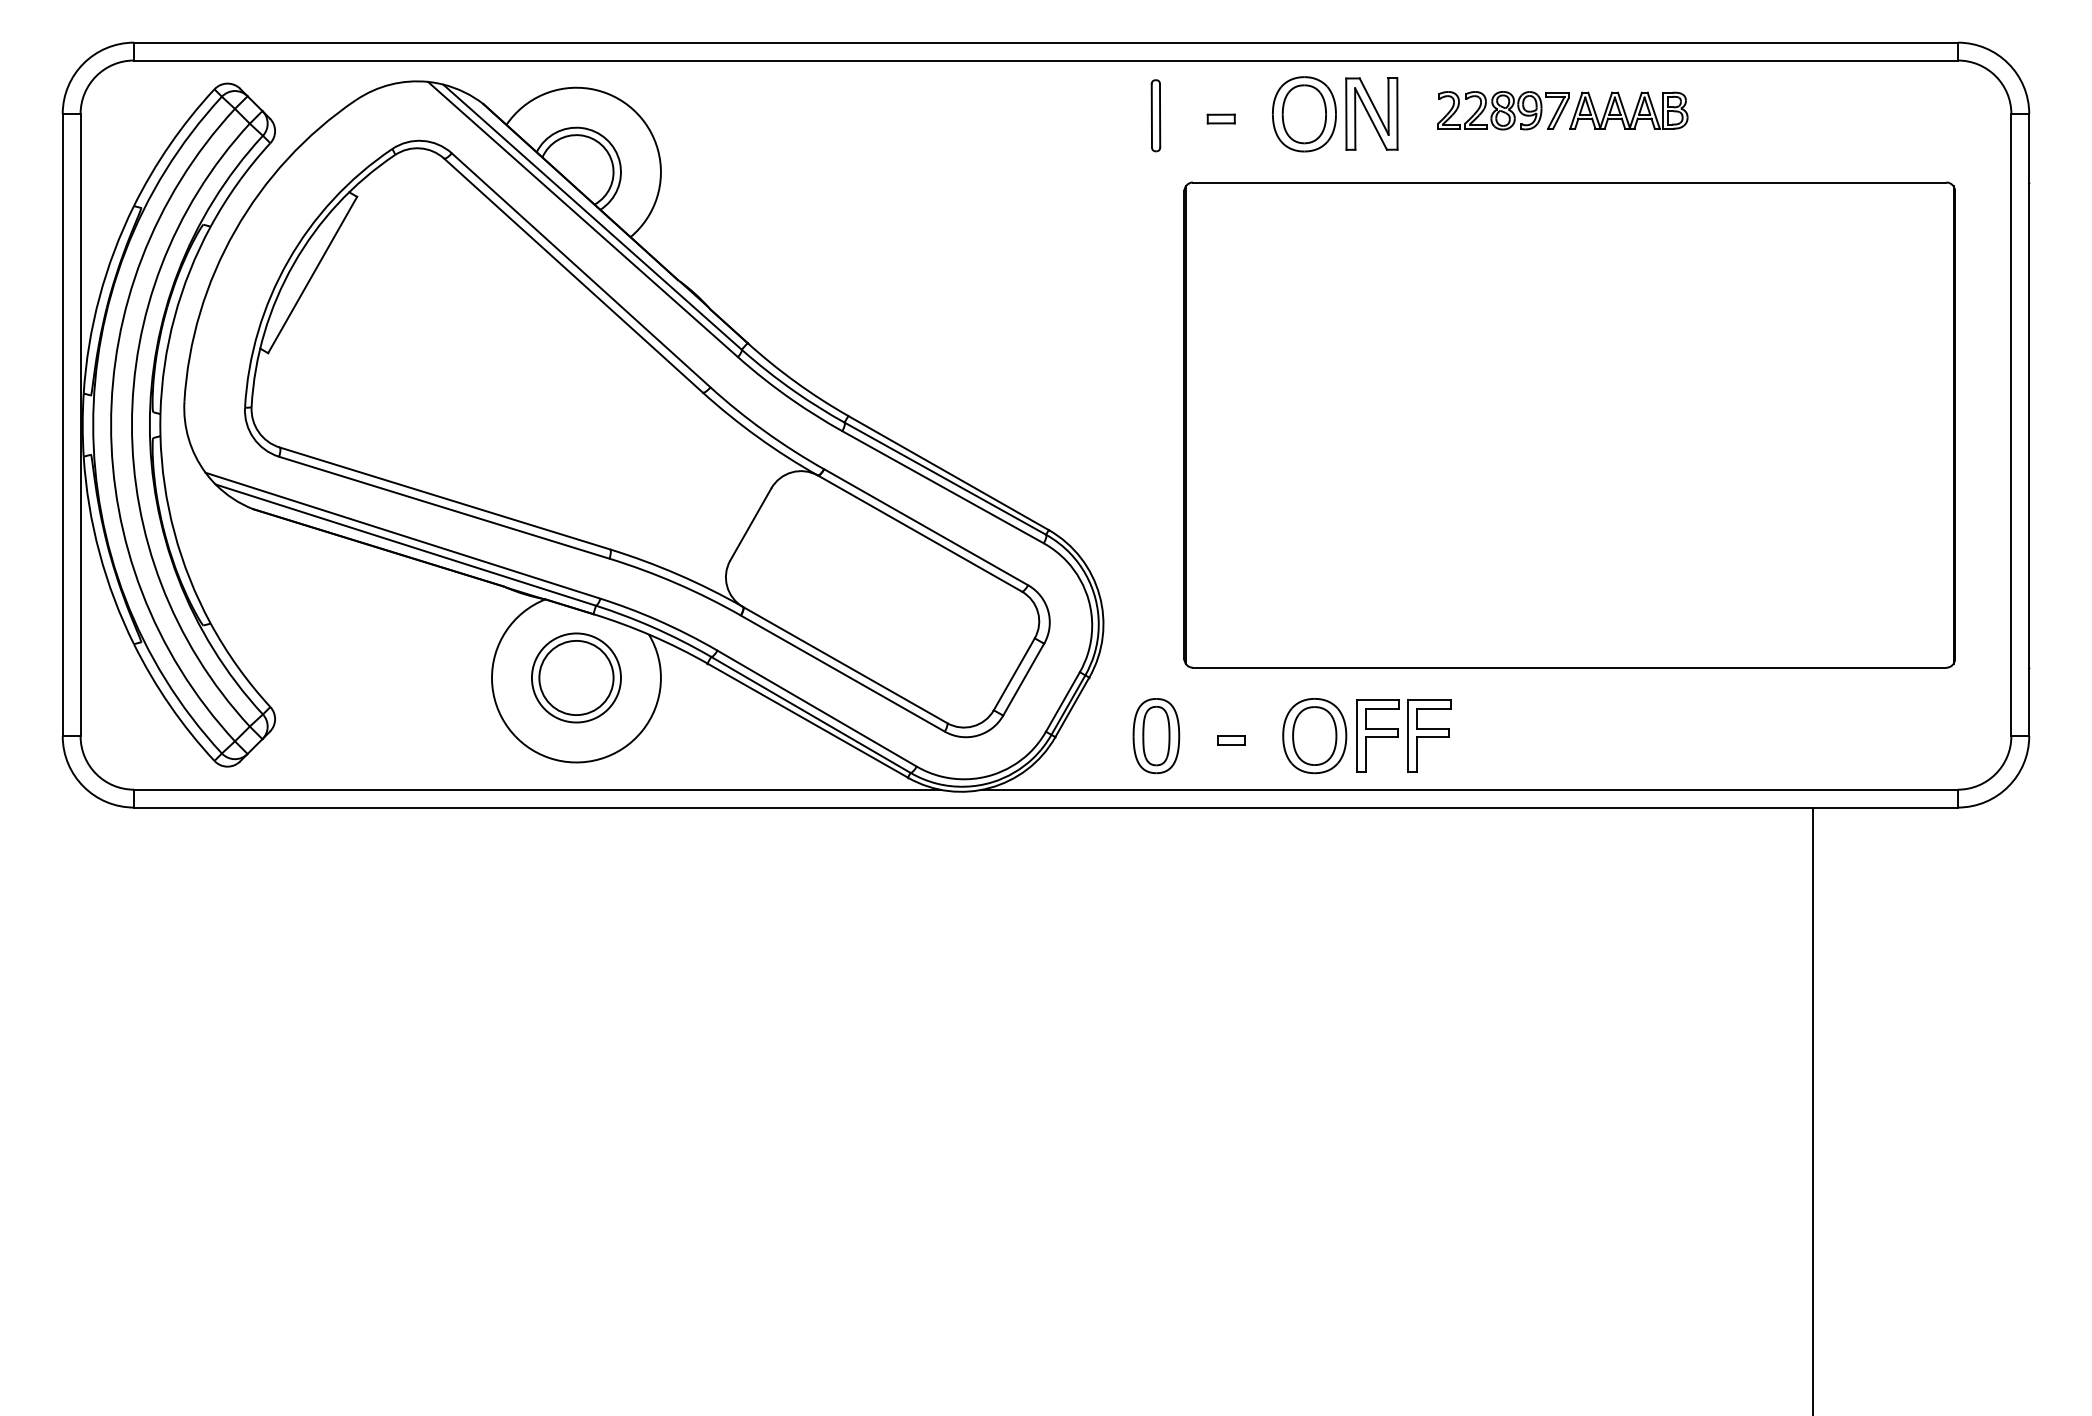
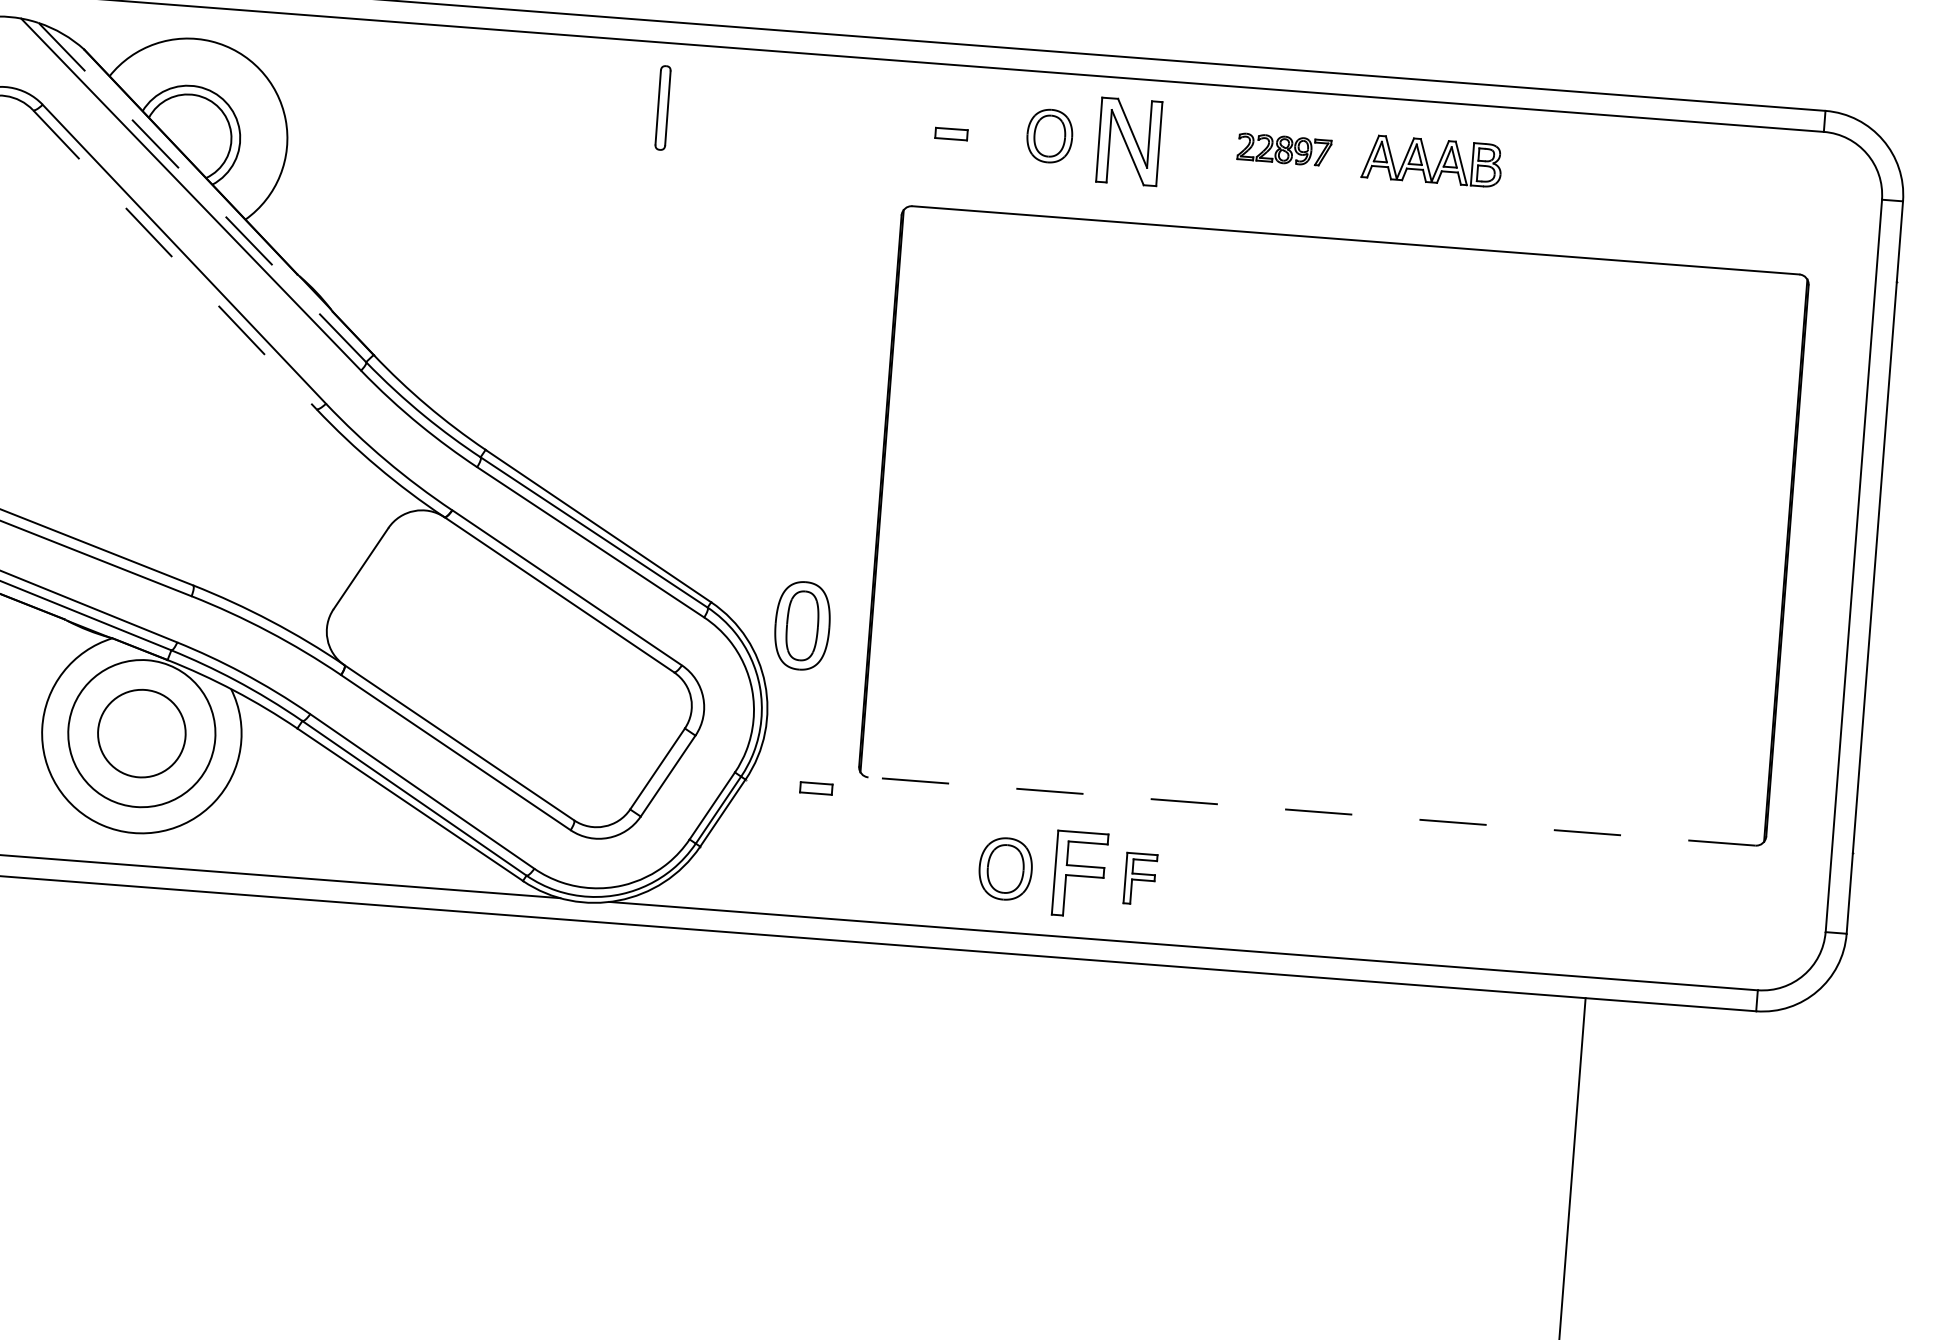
part: (1503, 110) -> (1284, 149), size x0.6
part: (1304, 114) -> (1049, 136), size x0.6
part: (1155, 115) -> (662, 107), moved
line: (592, 217) -> (202, 193), solid -> dashed
line: (573, 275) -> (174, 259), solid -> dashed
line: (1569, 667) -> (1311, 811), solid -> dashed
circle: (576, 677) -> (141, 733), size x1.4
part: (1429, 735) -> (1140, 878), size x0.6
part: (1156, 736) -> (802, 626), moved
part: (1314, 736) -> (1005, 869), size x0.7
part: (1231, 740) -> (816, 788), moved

